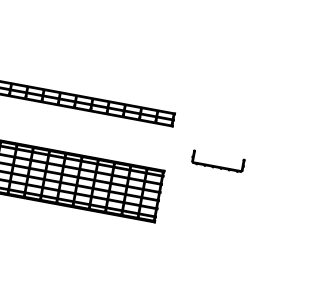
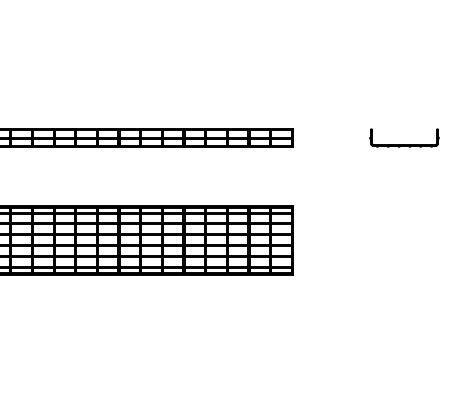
part: (217, 166) -> (404, 144), moved

